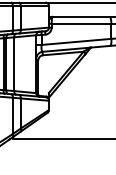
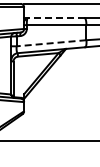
line: (80, 16) -> (55, 17), solid -> dashed
line: (75, 41) -> (50, 42), solid -> dashed

